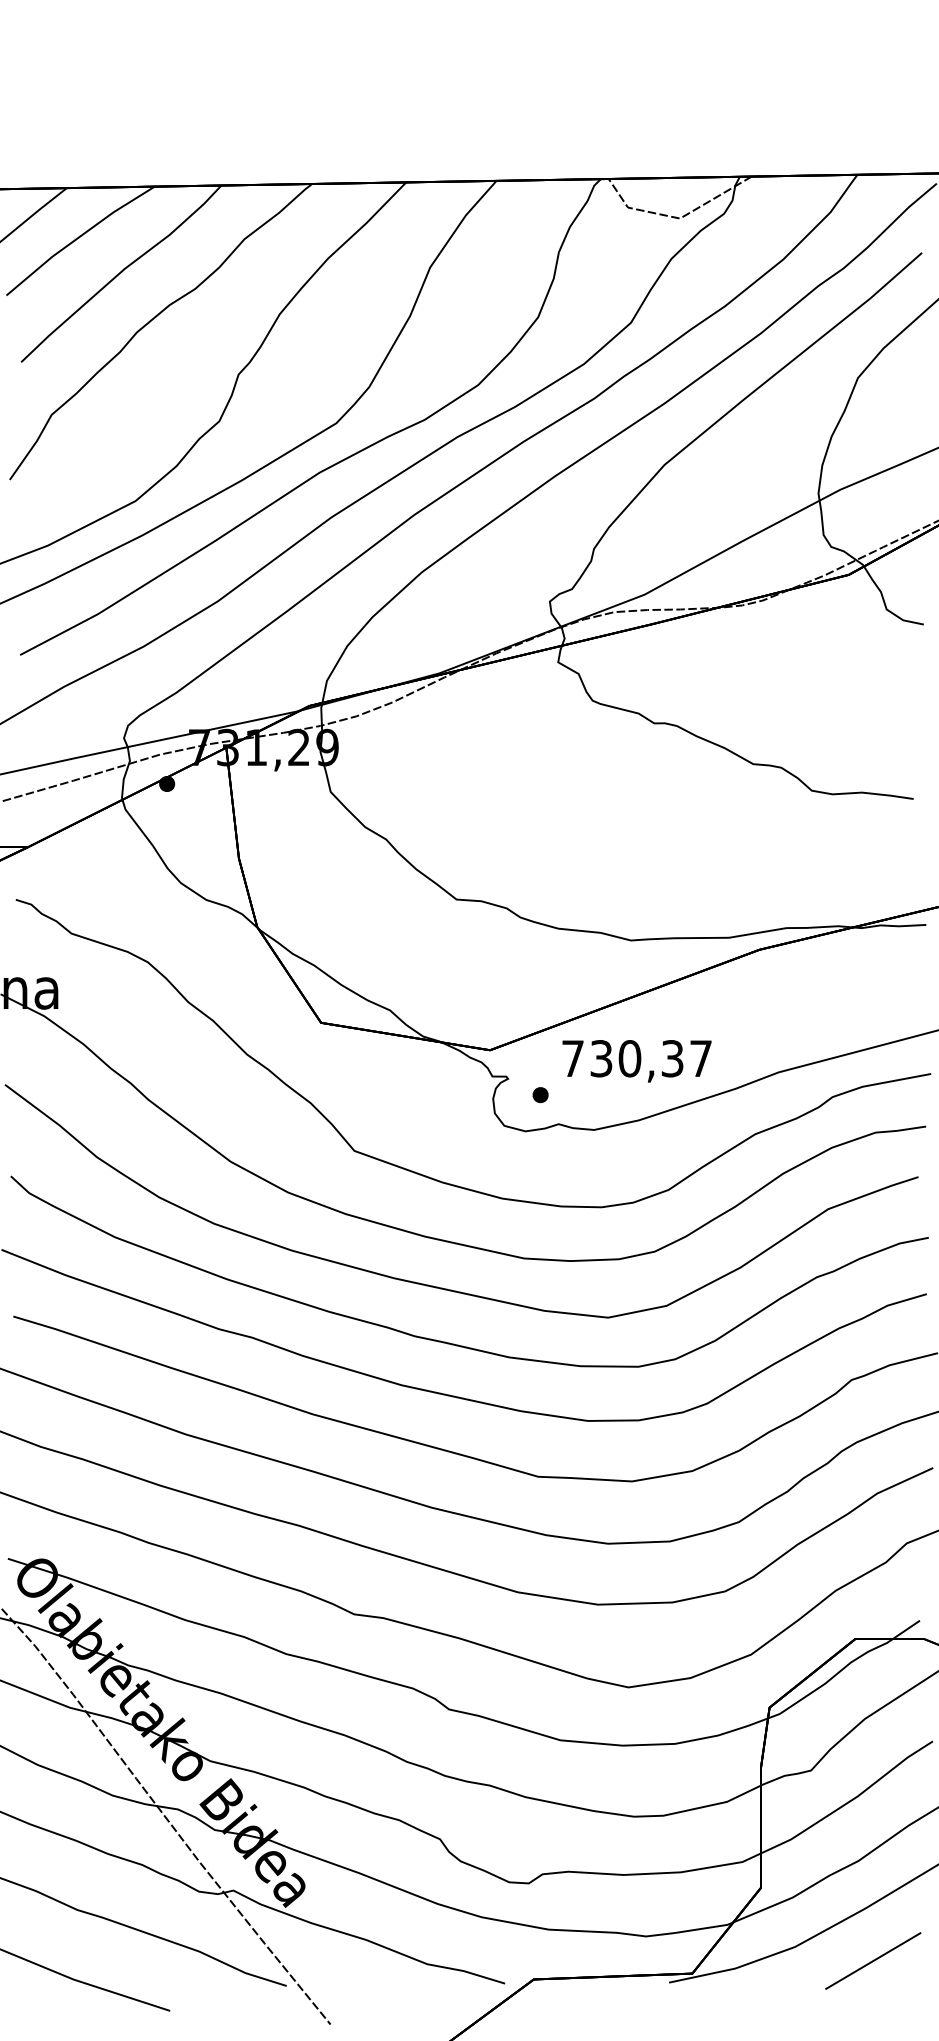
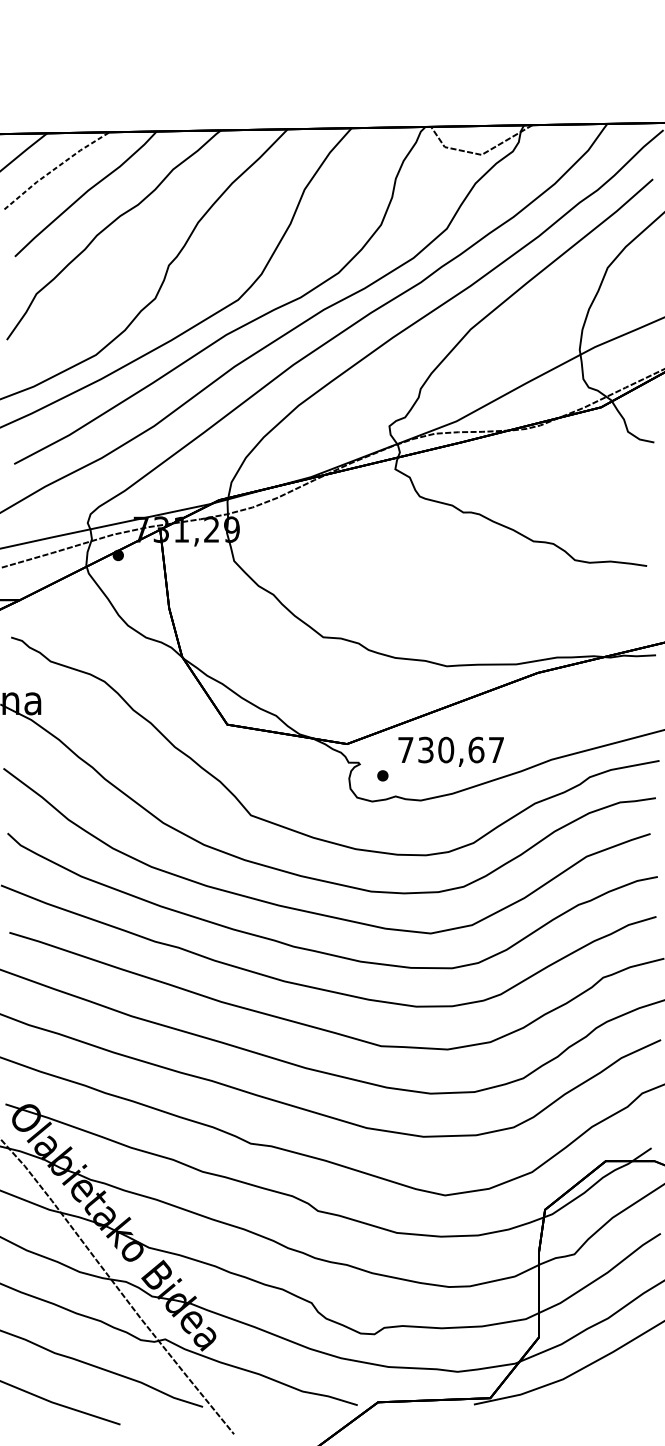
line: (78, 238) -> (55, 169), solid -> dashed
text: (672, 1058) -> (476, 749), 730,37 -> 730,67
line: (873, 1960) -> (618, 1388), removed

